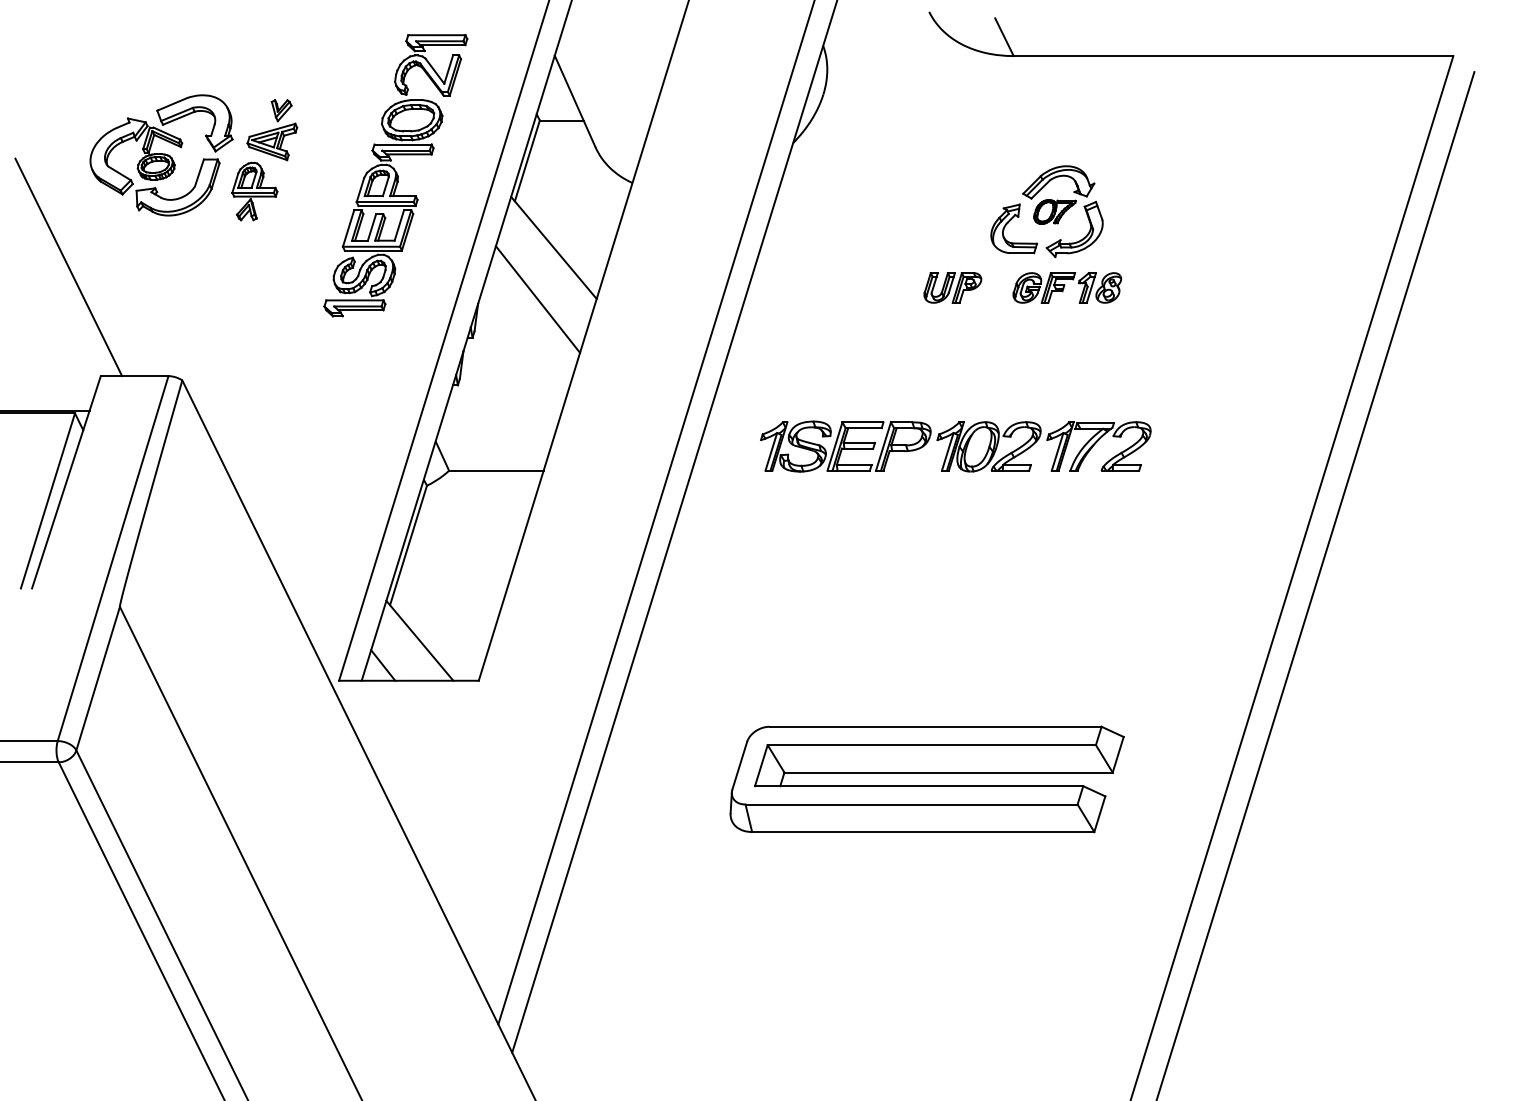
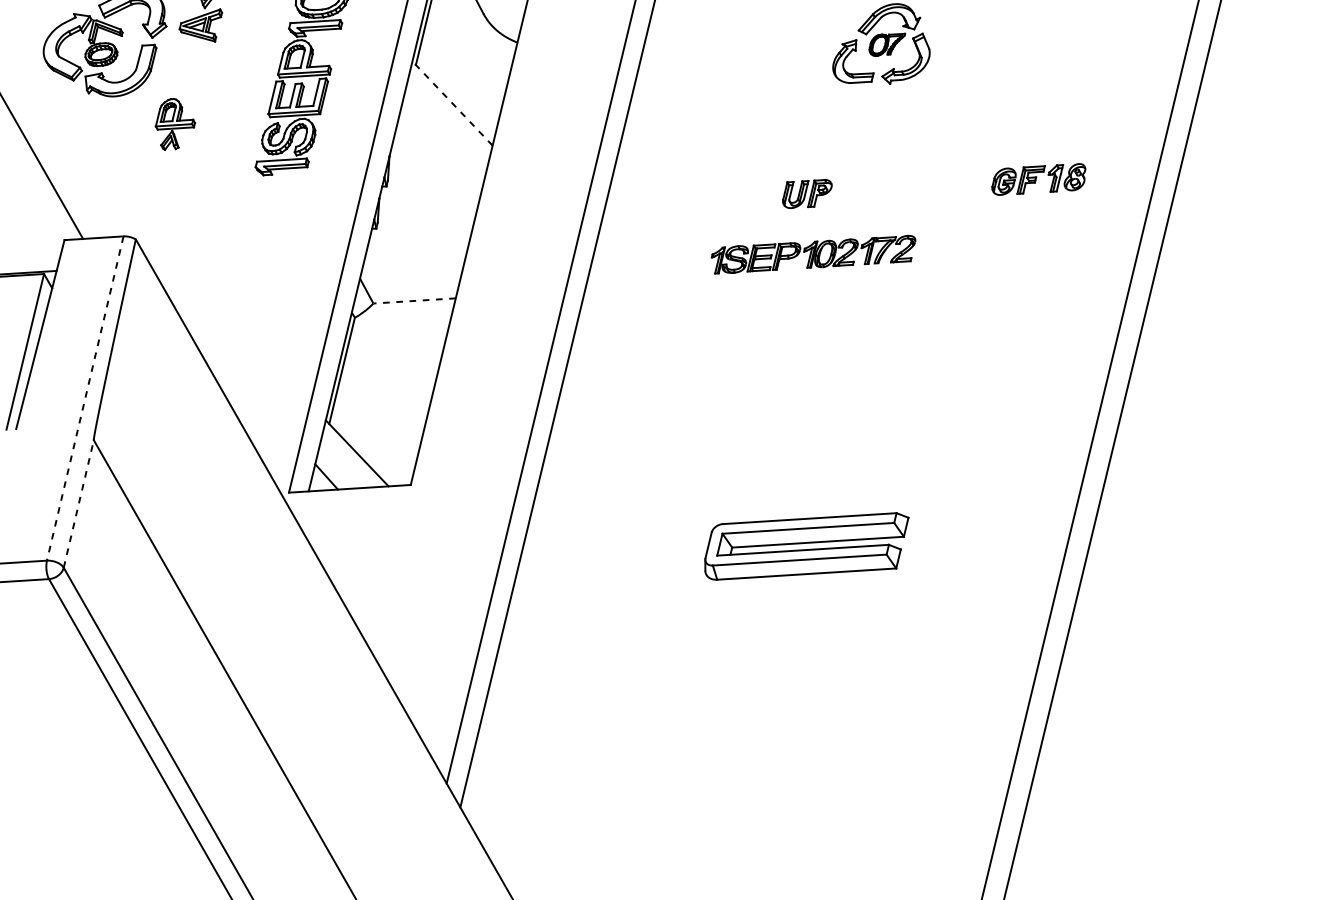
part: (254, 191) -> (175, 124), moved
line: (553, 247) -> (452, 103), solid -> dashed
part: (952, 287) -> (807, 193), moved
part: (1067, 287) -> (1039, 179), moved
line: (537, 299) -> (441, 149), removed
part: (955, 446) -> (813, 254), size x0.6
line: (495, 470) -> (413, 300), solid -> dashed
line: (113, 558) -> (85, 398), solid -> dashed
line: (98, 678) -> (79, 503), solid -> dashed
part: (926, 779) -> (806, 546), size x0.6

